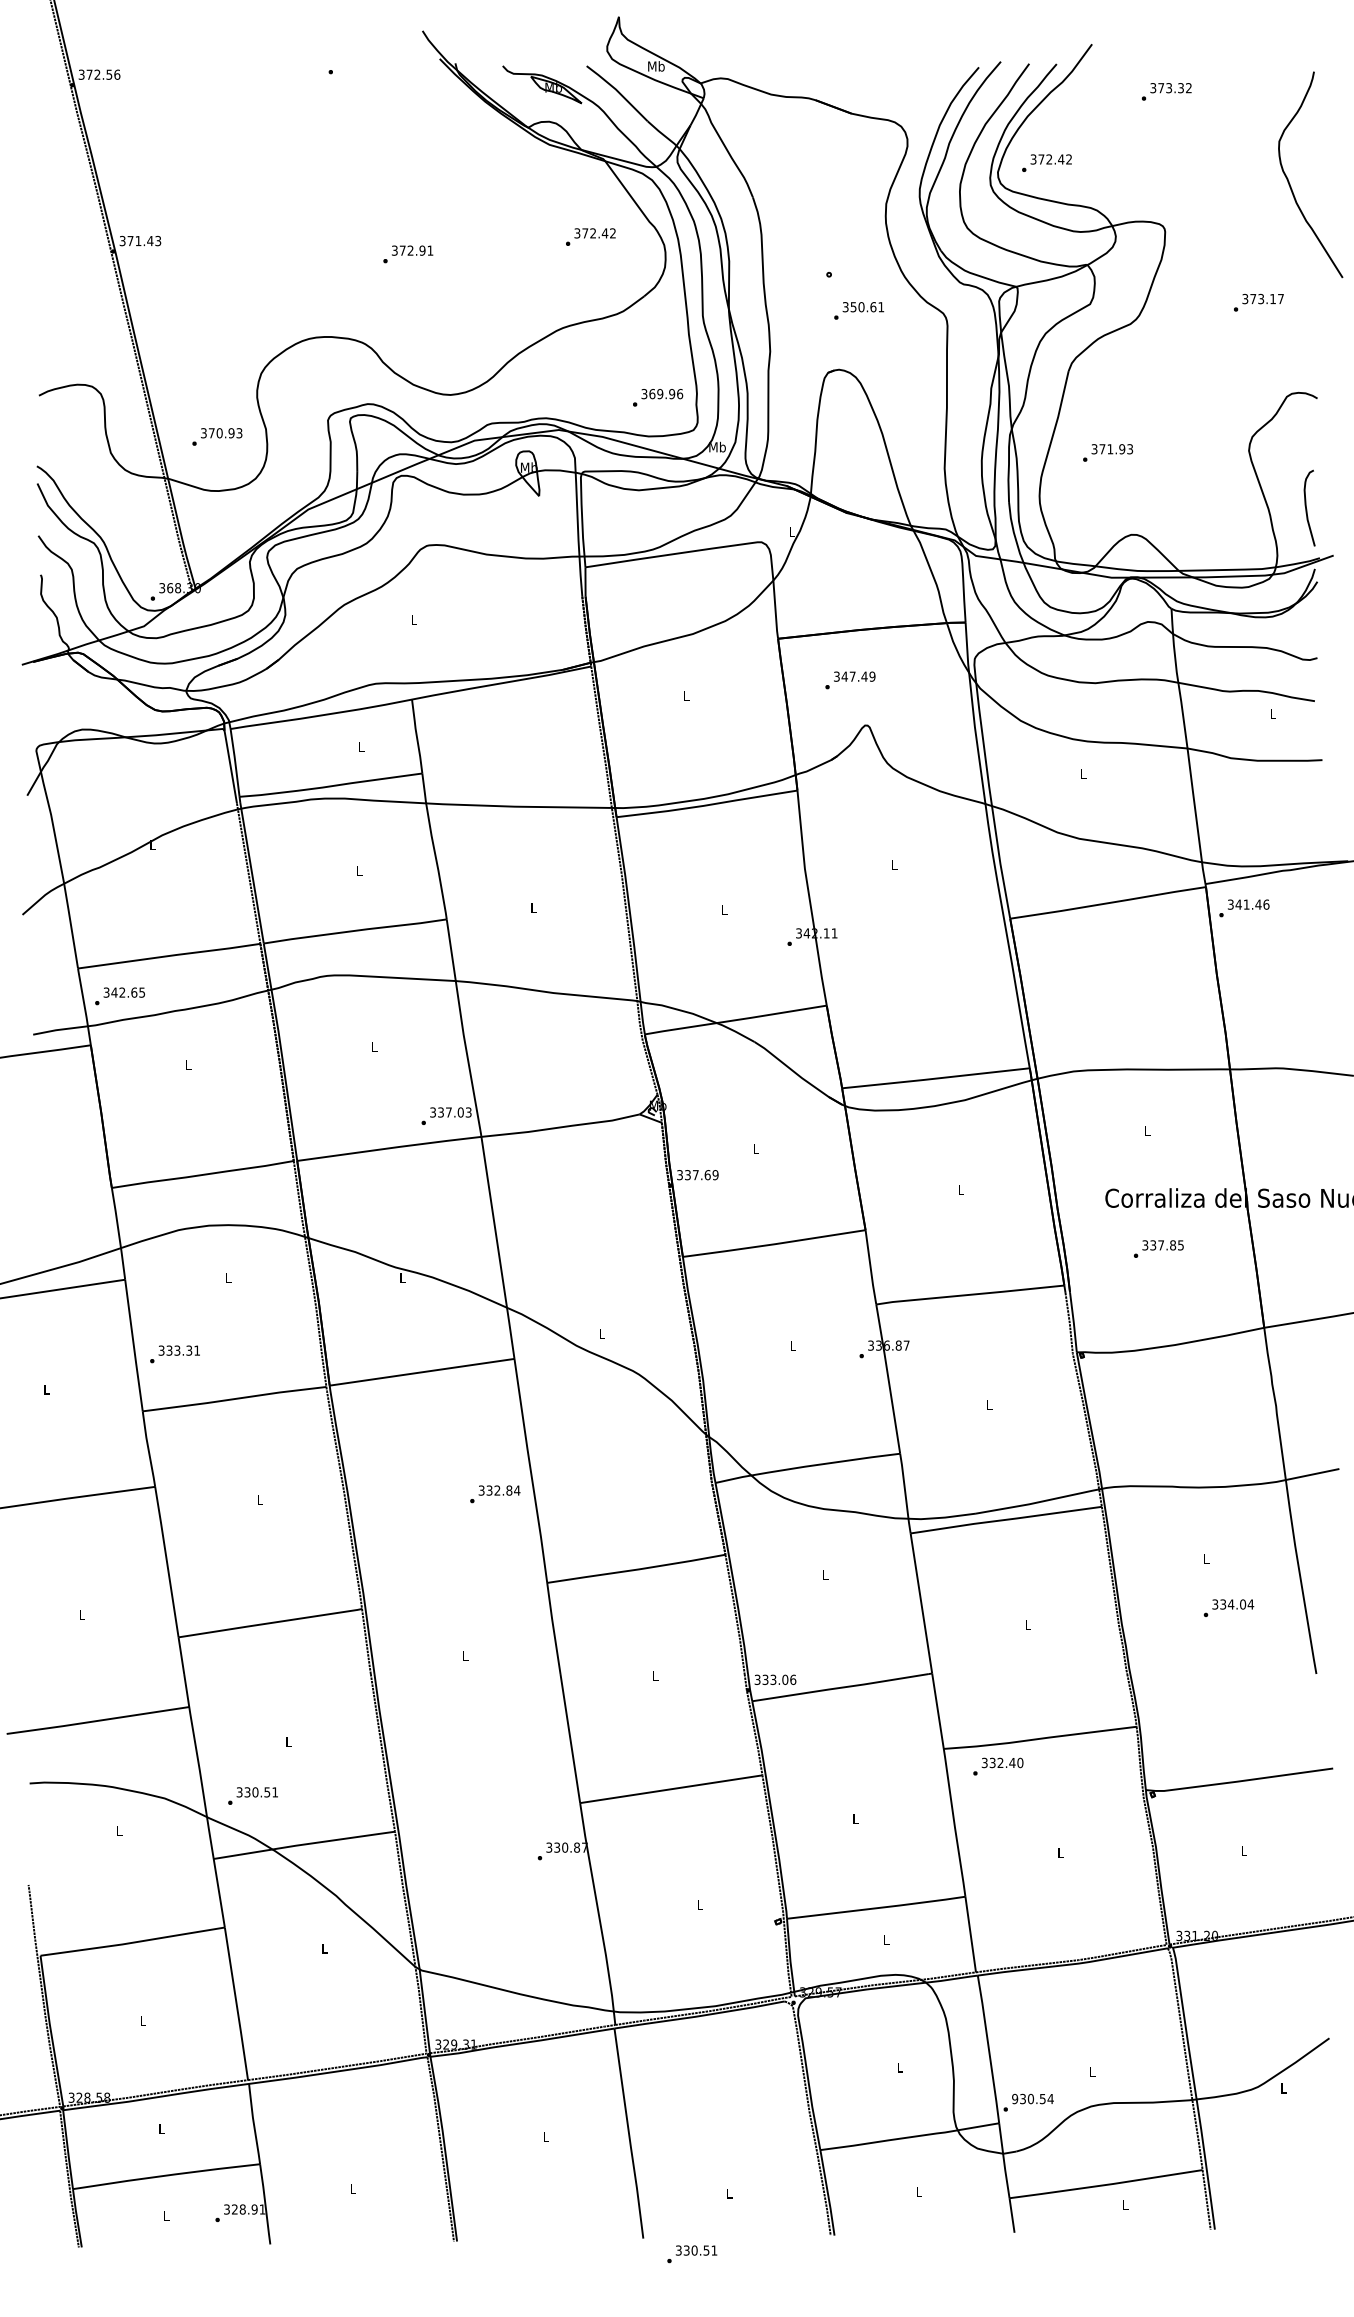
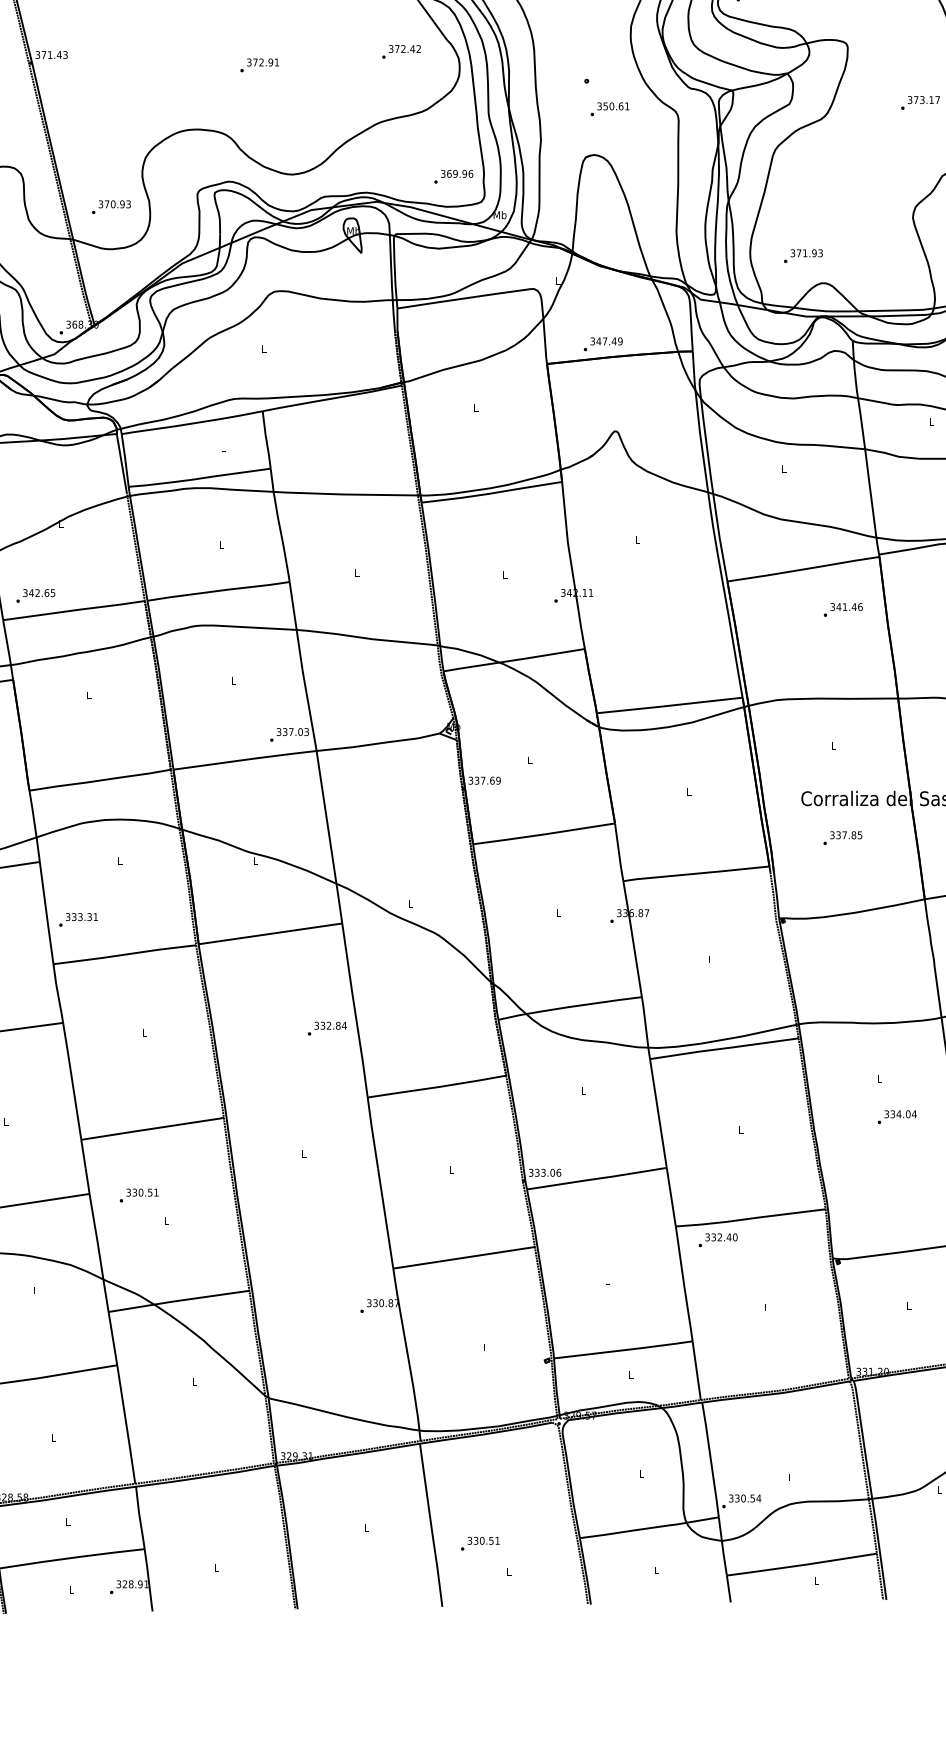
text: (1108, 452) -> (803, 255), moved
text: (850, 680) -> (603, 344), moved
text: (1244, 908) -> (843, 610), moved
text: (119, 996) -> (35, 596), moved
text: (252, 1795) -> (138, 1195), moved
text: (1015, 2098) -> (731, 1498), 930.54 -> 330.54
text: (692, 2254) -> (480, 1543), moved

